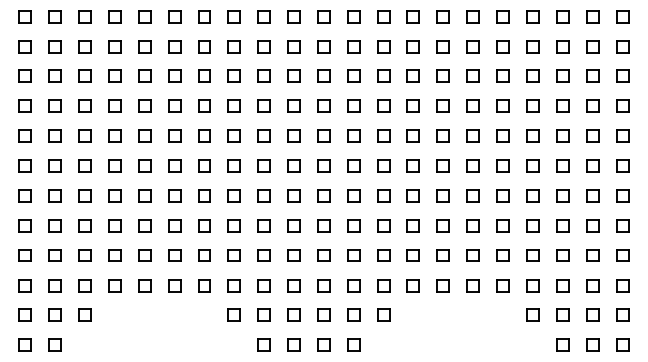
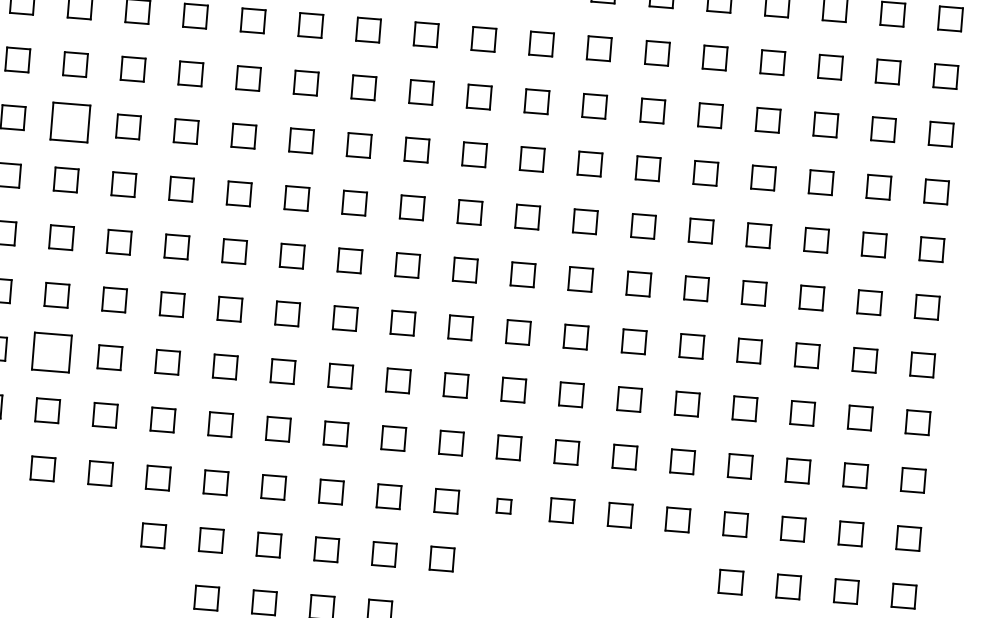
part: (174, 105) -> (70, 120), size x1.6
part: (174, 225) -> (52, 352), size x1.6
part: (412, 285) -> (502, 505), size x0.6

